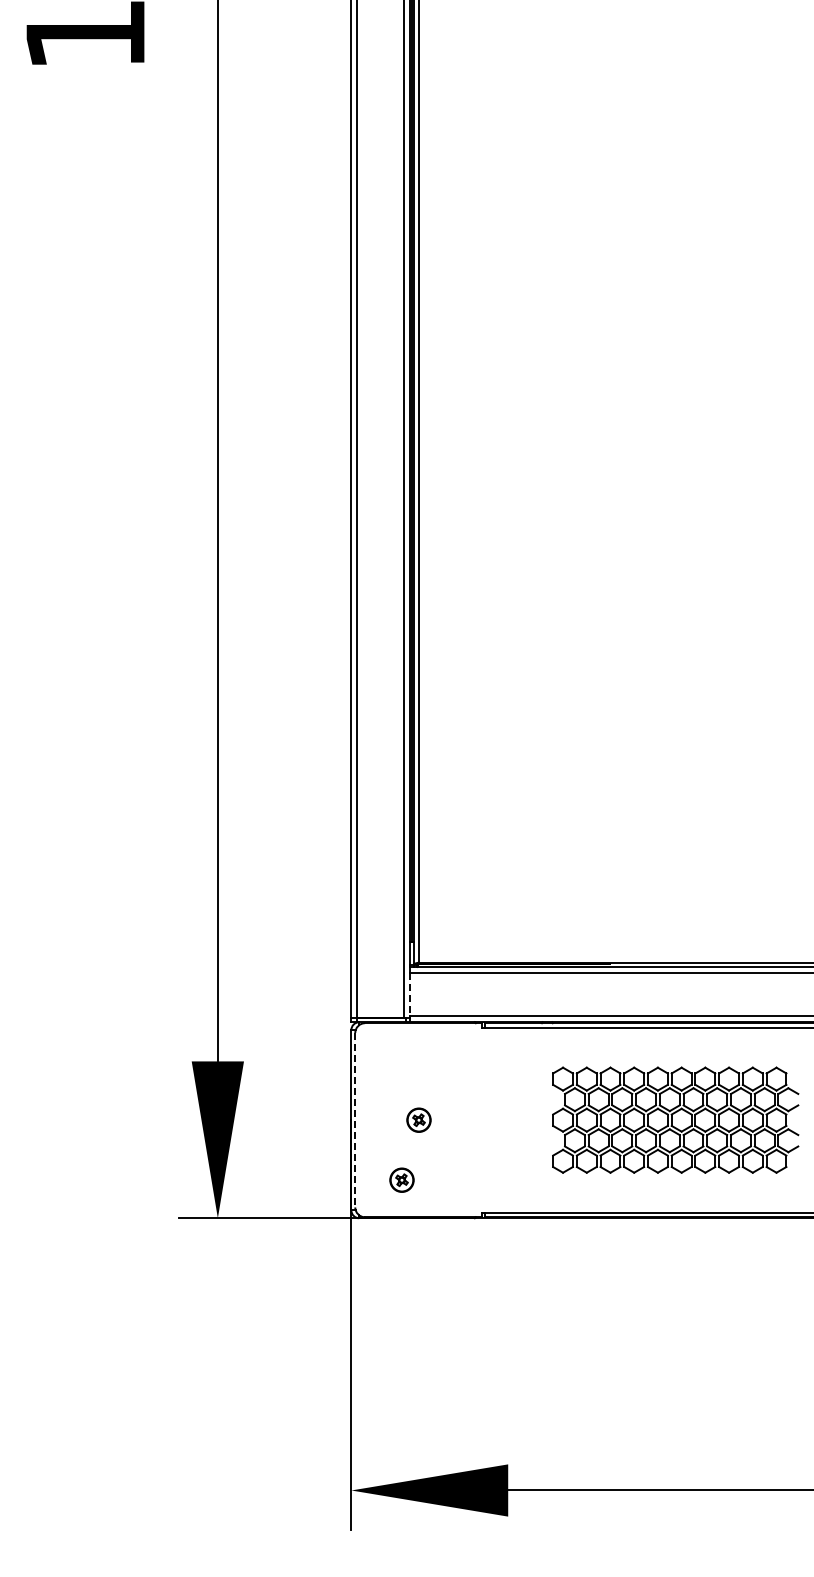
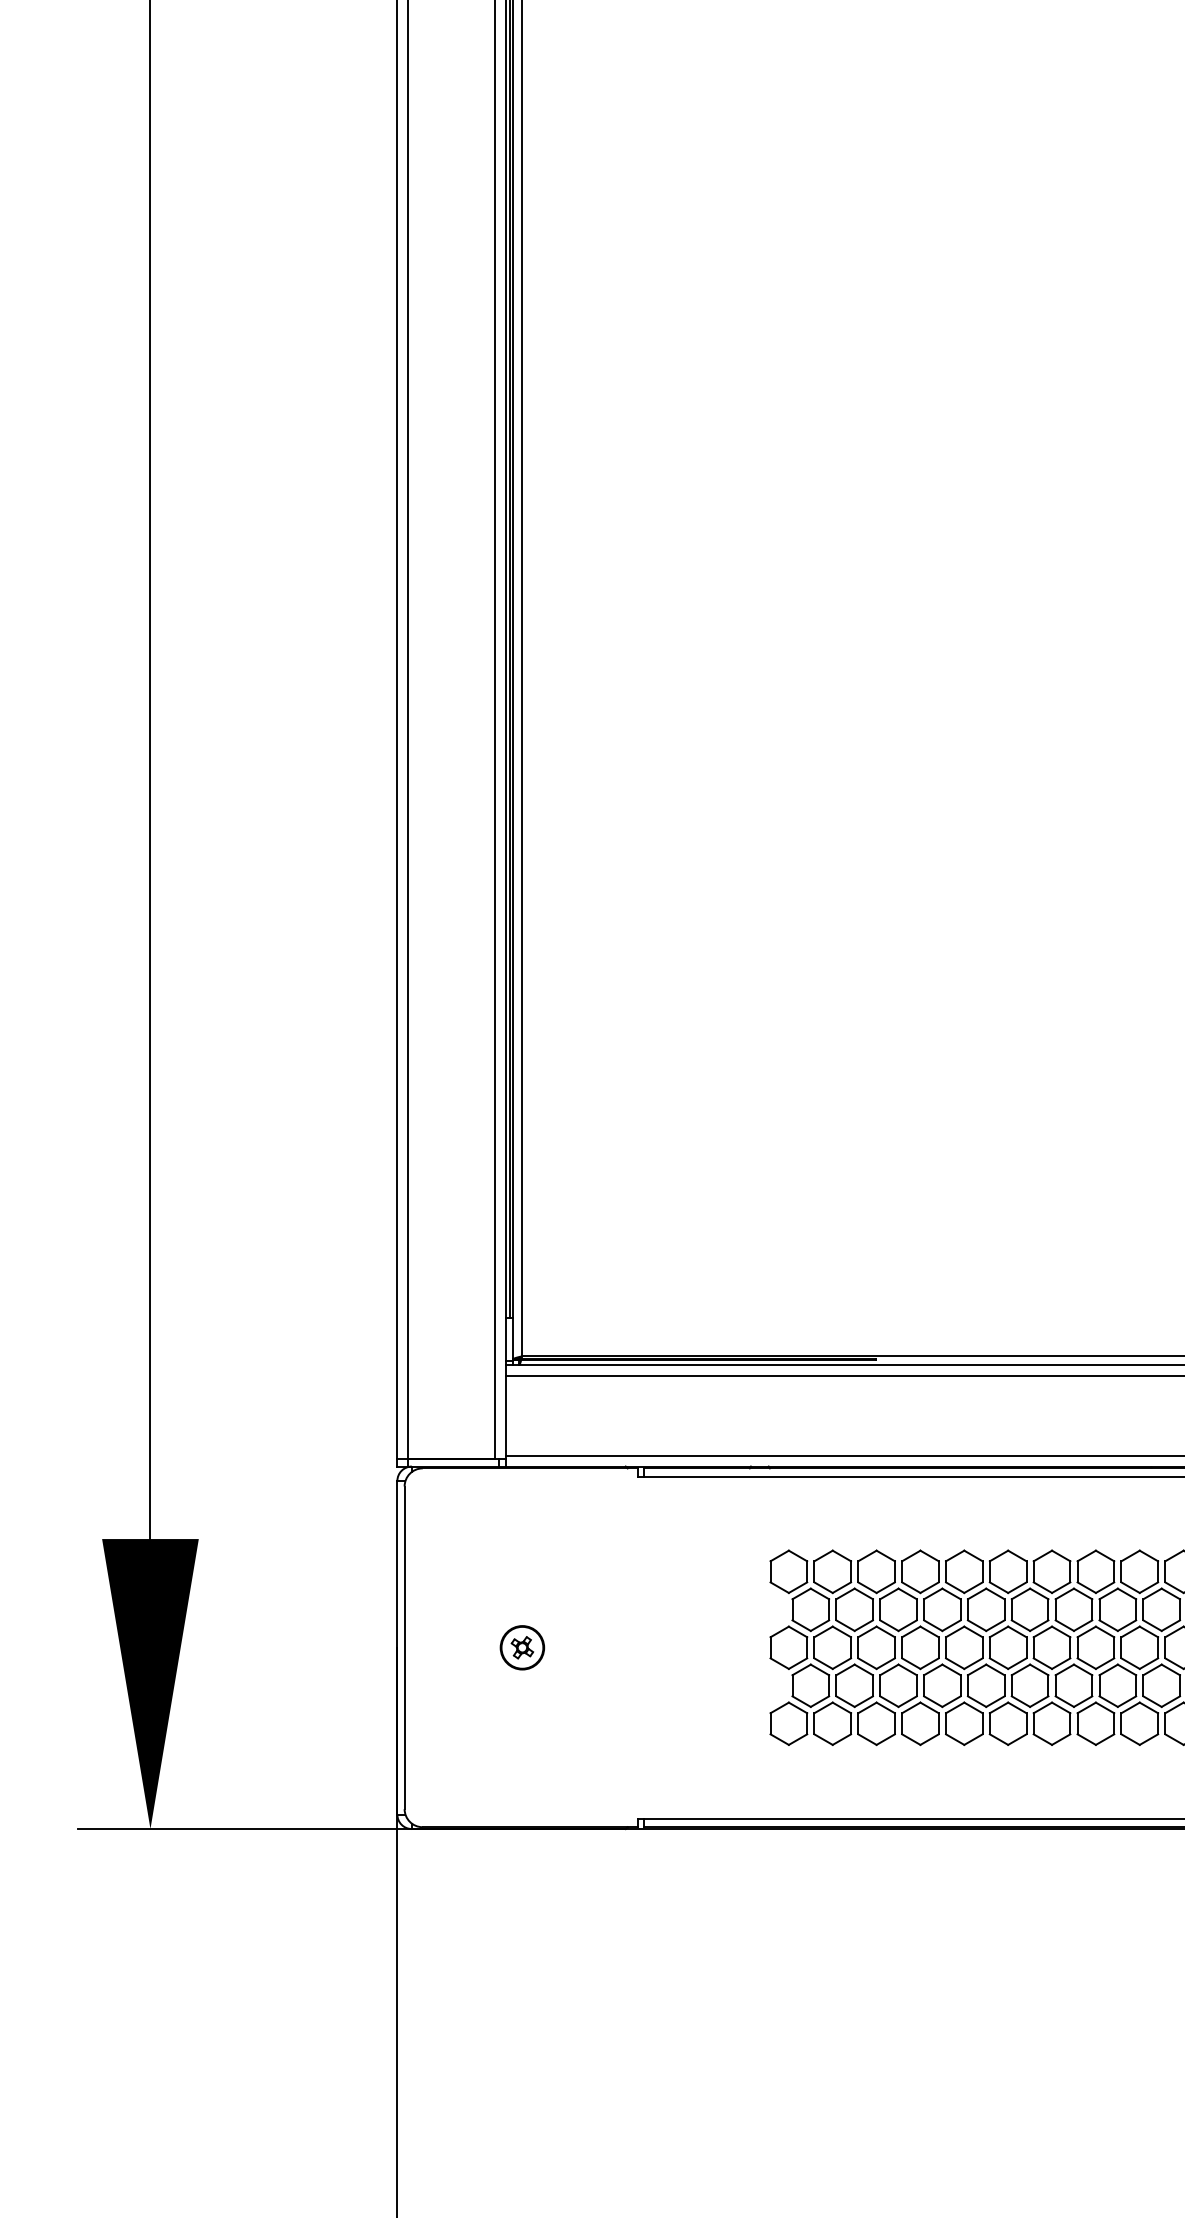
line: (410, 994) -> (506, 1415), dashed -> solid
line: (355, 1120) -> (405, 1648), dashed -> solid
part: (401, 1179) -> (490, 1757), removed

